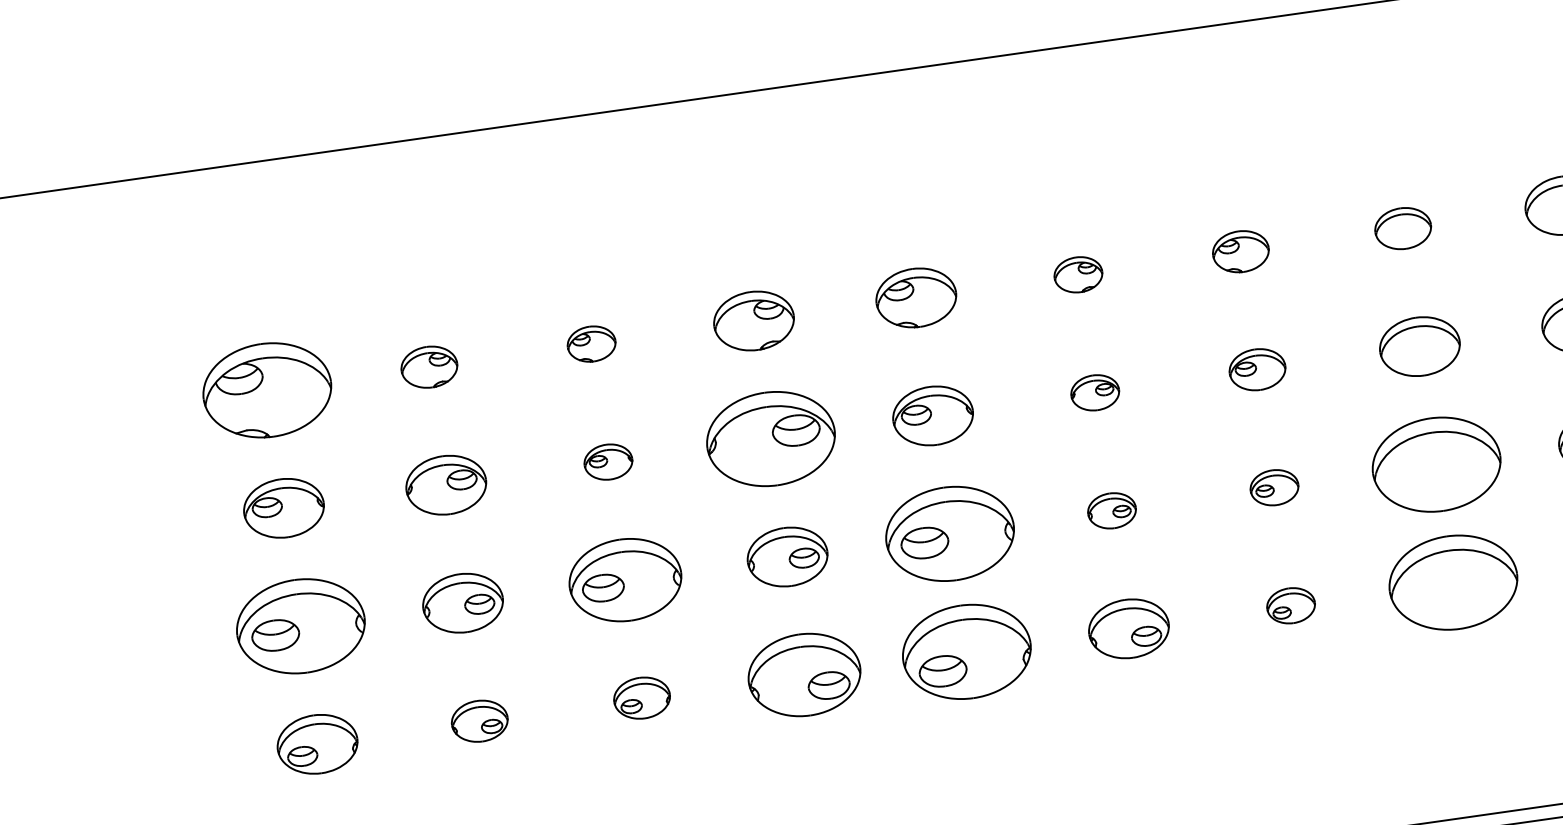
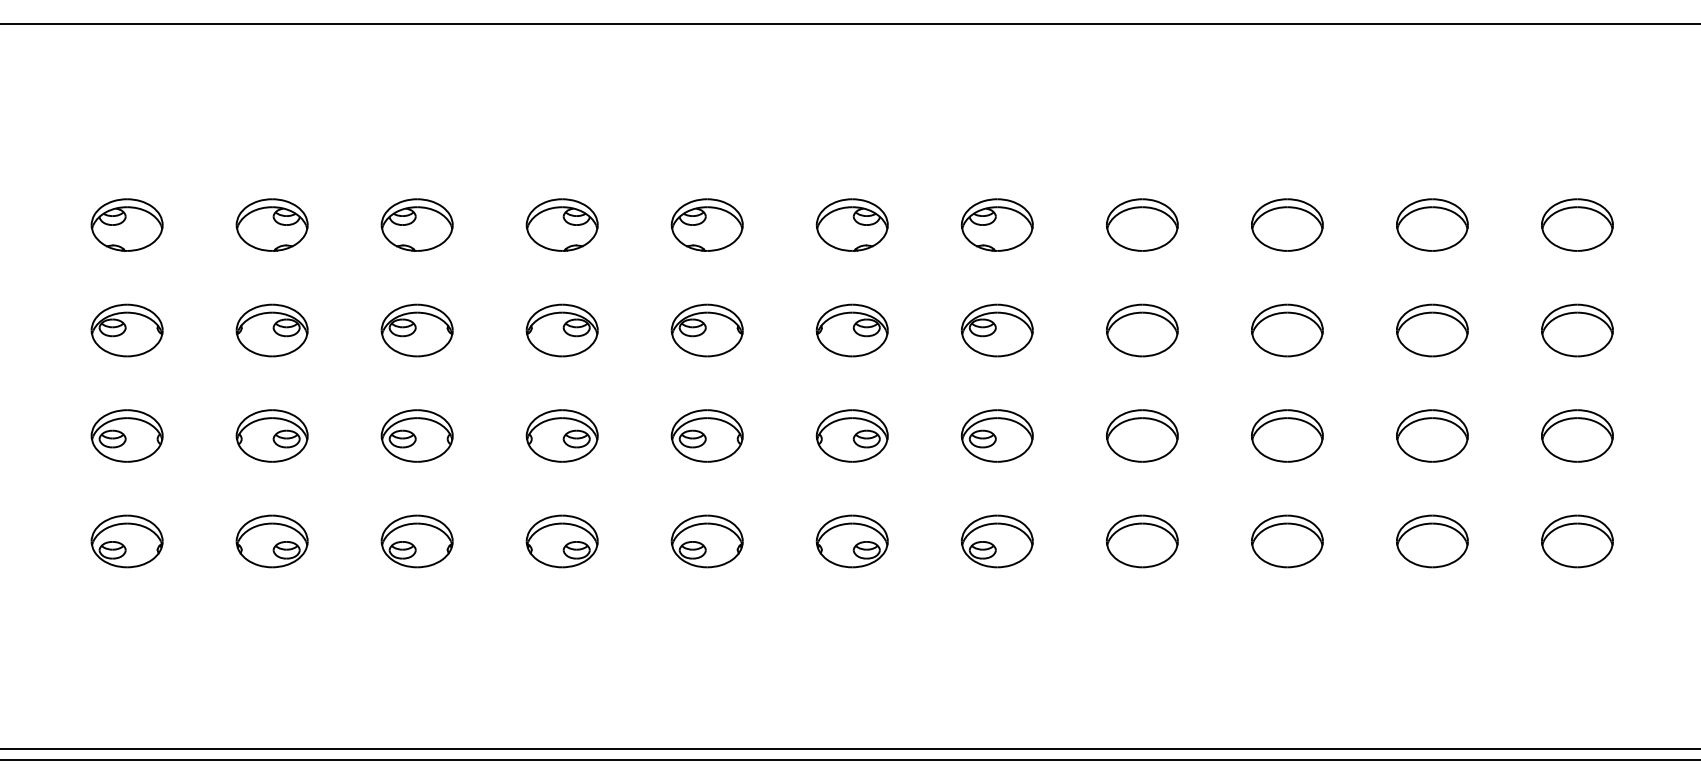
part: (1403, 227) -> (1142, 224), size x1.43
part: (1240, 251) -> (997, 224), size x1.43
part: (1077, 274) -> (851, 224), size x1.67
part: (590, 343) -> (416, 224), size x1.67
part: (428, 366) -> (271, 224), size x1.43
part: (1256, 369) -> (996, 330), size x1.43
part: (266, 389) -> (126, 224), size x0.62
part: (1094, 392) -> (851, 330), size x1.67
part: (769, 439) -> (561, 330), size x0.62
part: (607, 462) -> (416, 330), size x1.67
part: (1436, 464) -> (1142, 435), size x0.62
part: (1274, 487) -> (997, 435), size x1.67
part: (1111, 510) -> (851, 435), size x1.67
part: (948, 533) -> (706, 435), size x0.62
part: (624, 579) -> (416, 435), size x0.71
part: (1453, 582) -> (1142, 541), size x0.62
part: (1290, 605) -> (996, 541), size x1.67
part: (299, 625) -> (126, 435), size x0.62
part: (965, 652) -> (706, 541), size x0.62
part: (803, 675) -> (561, 541), size x0.71
part: (641, 698) -> (416, 541), size x1.43
part: (479, 721) -> (271, 541), size x1.43

